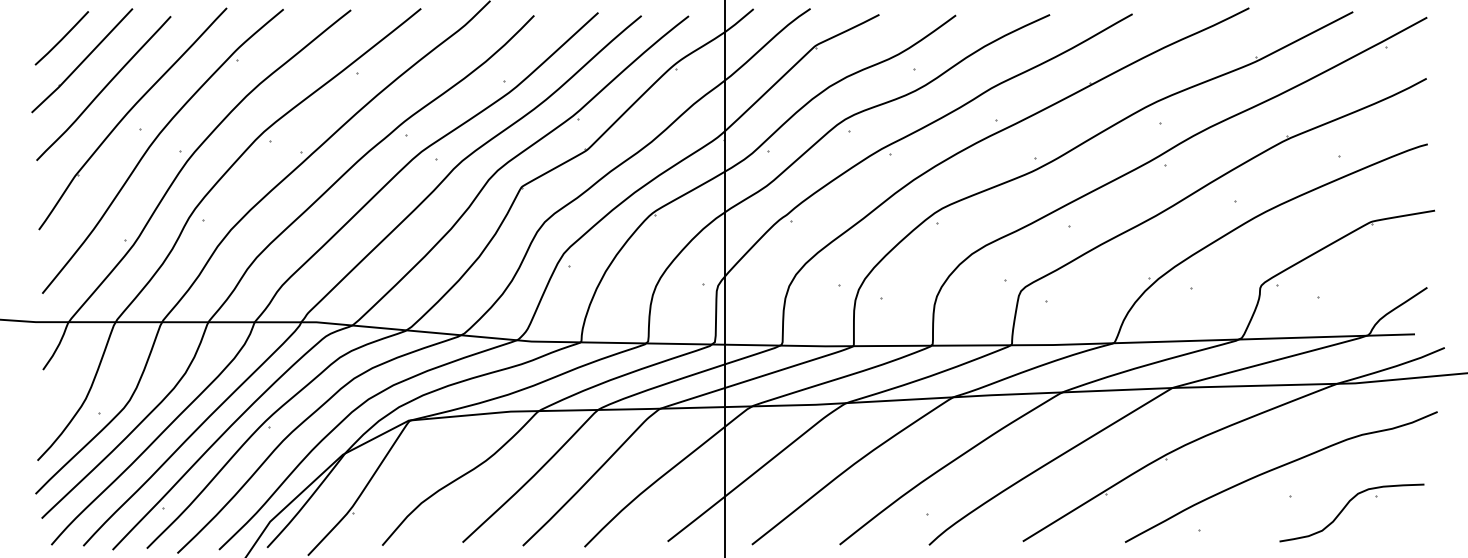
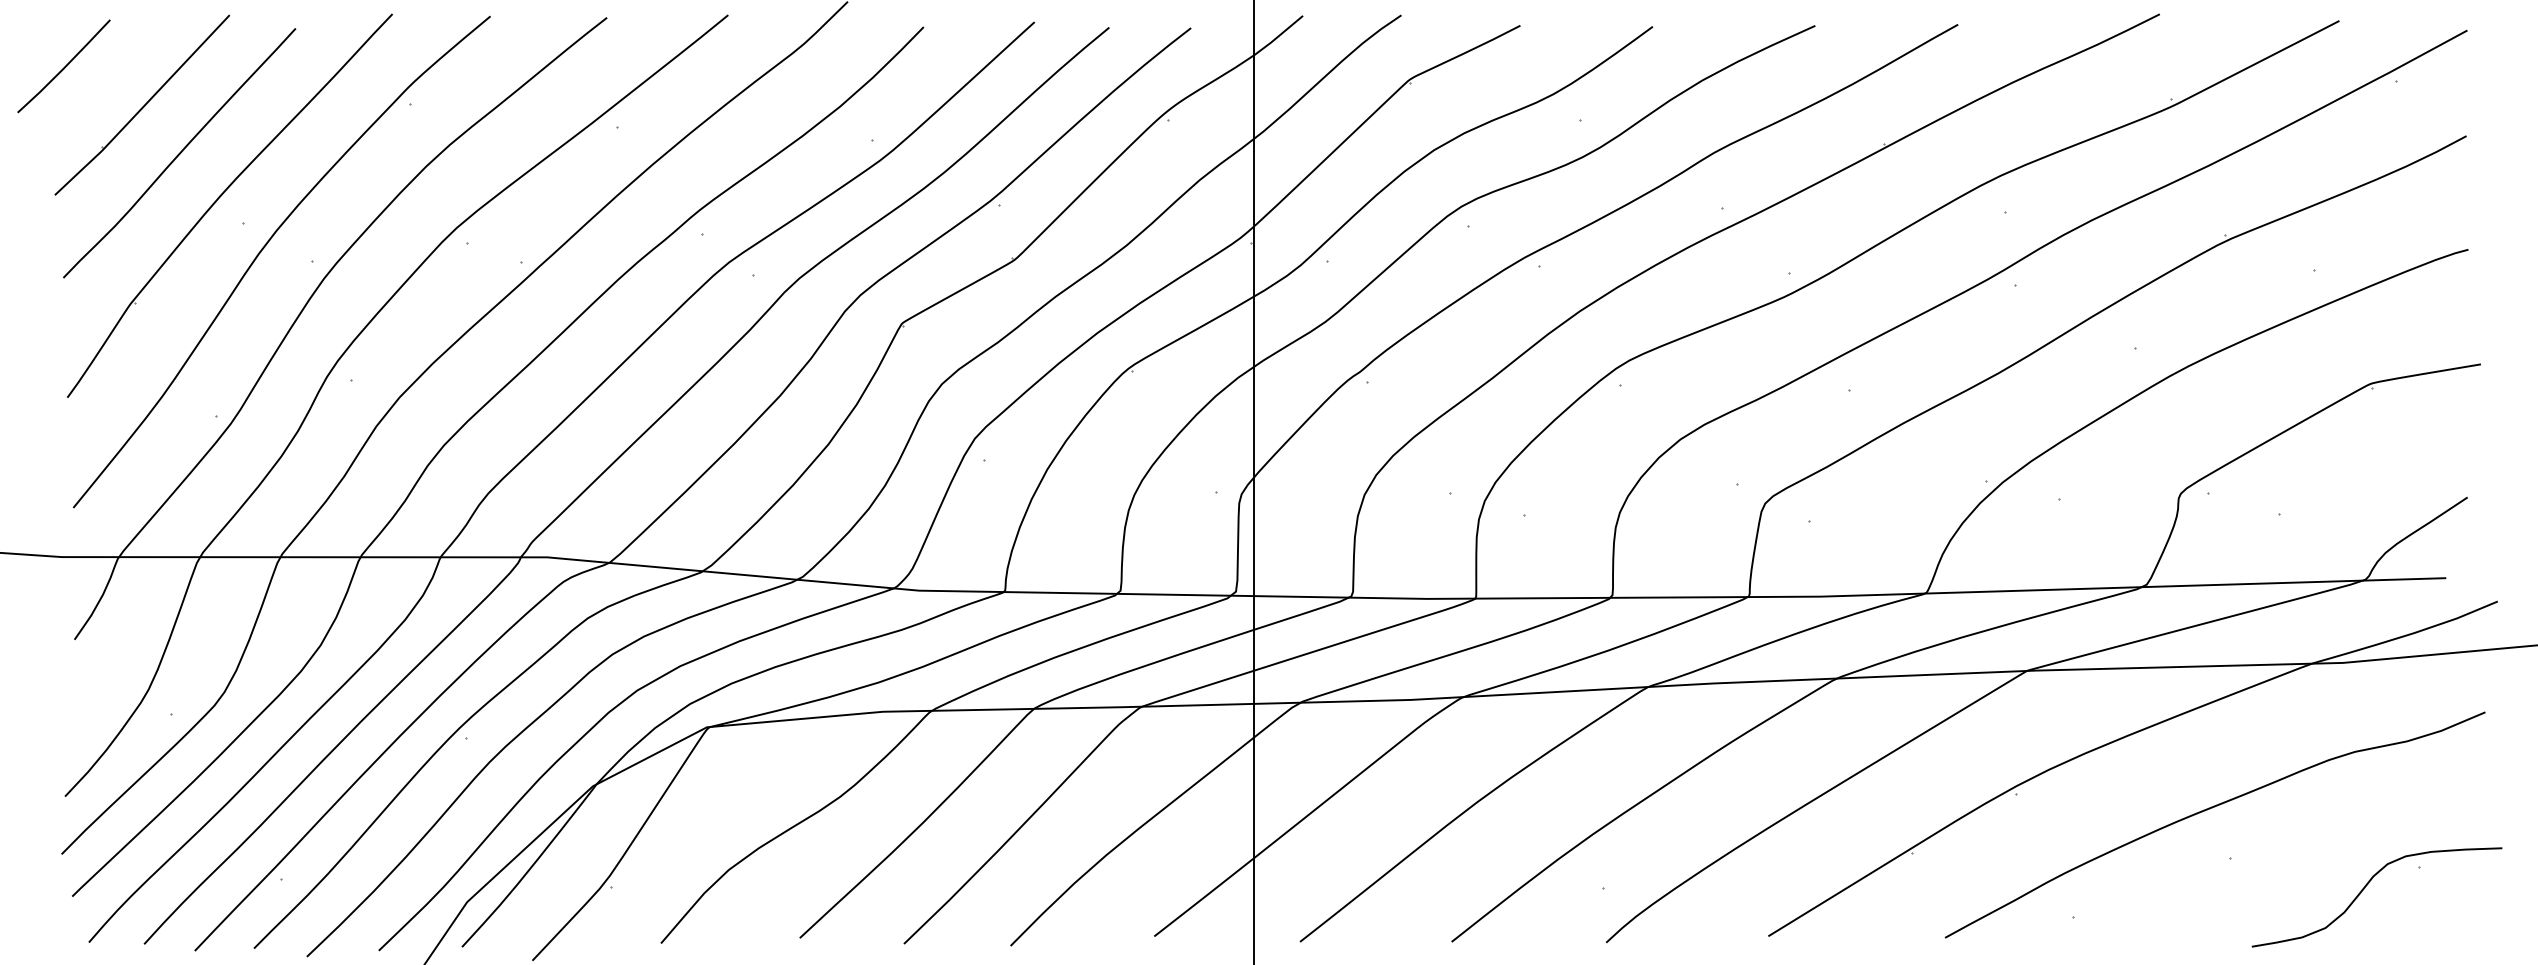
line: (61, 38) -> (63, 66), moved
part: (1344, 509) -> (2364, 891), moved

